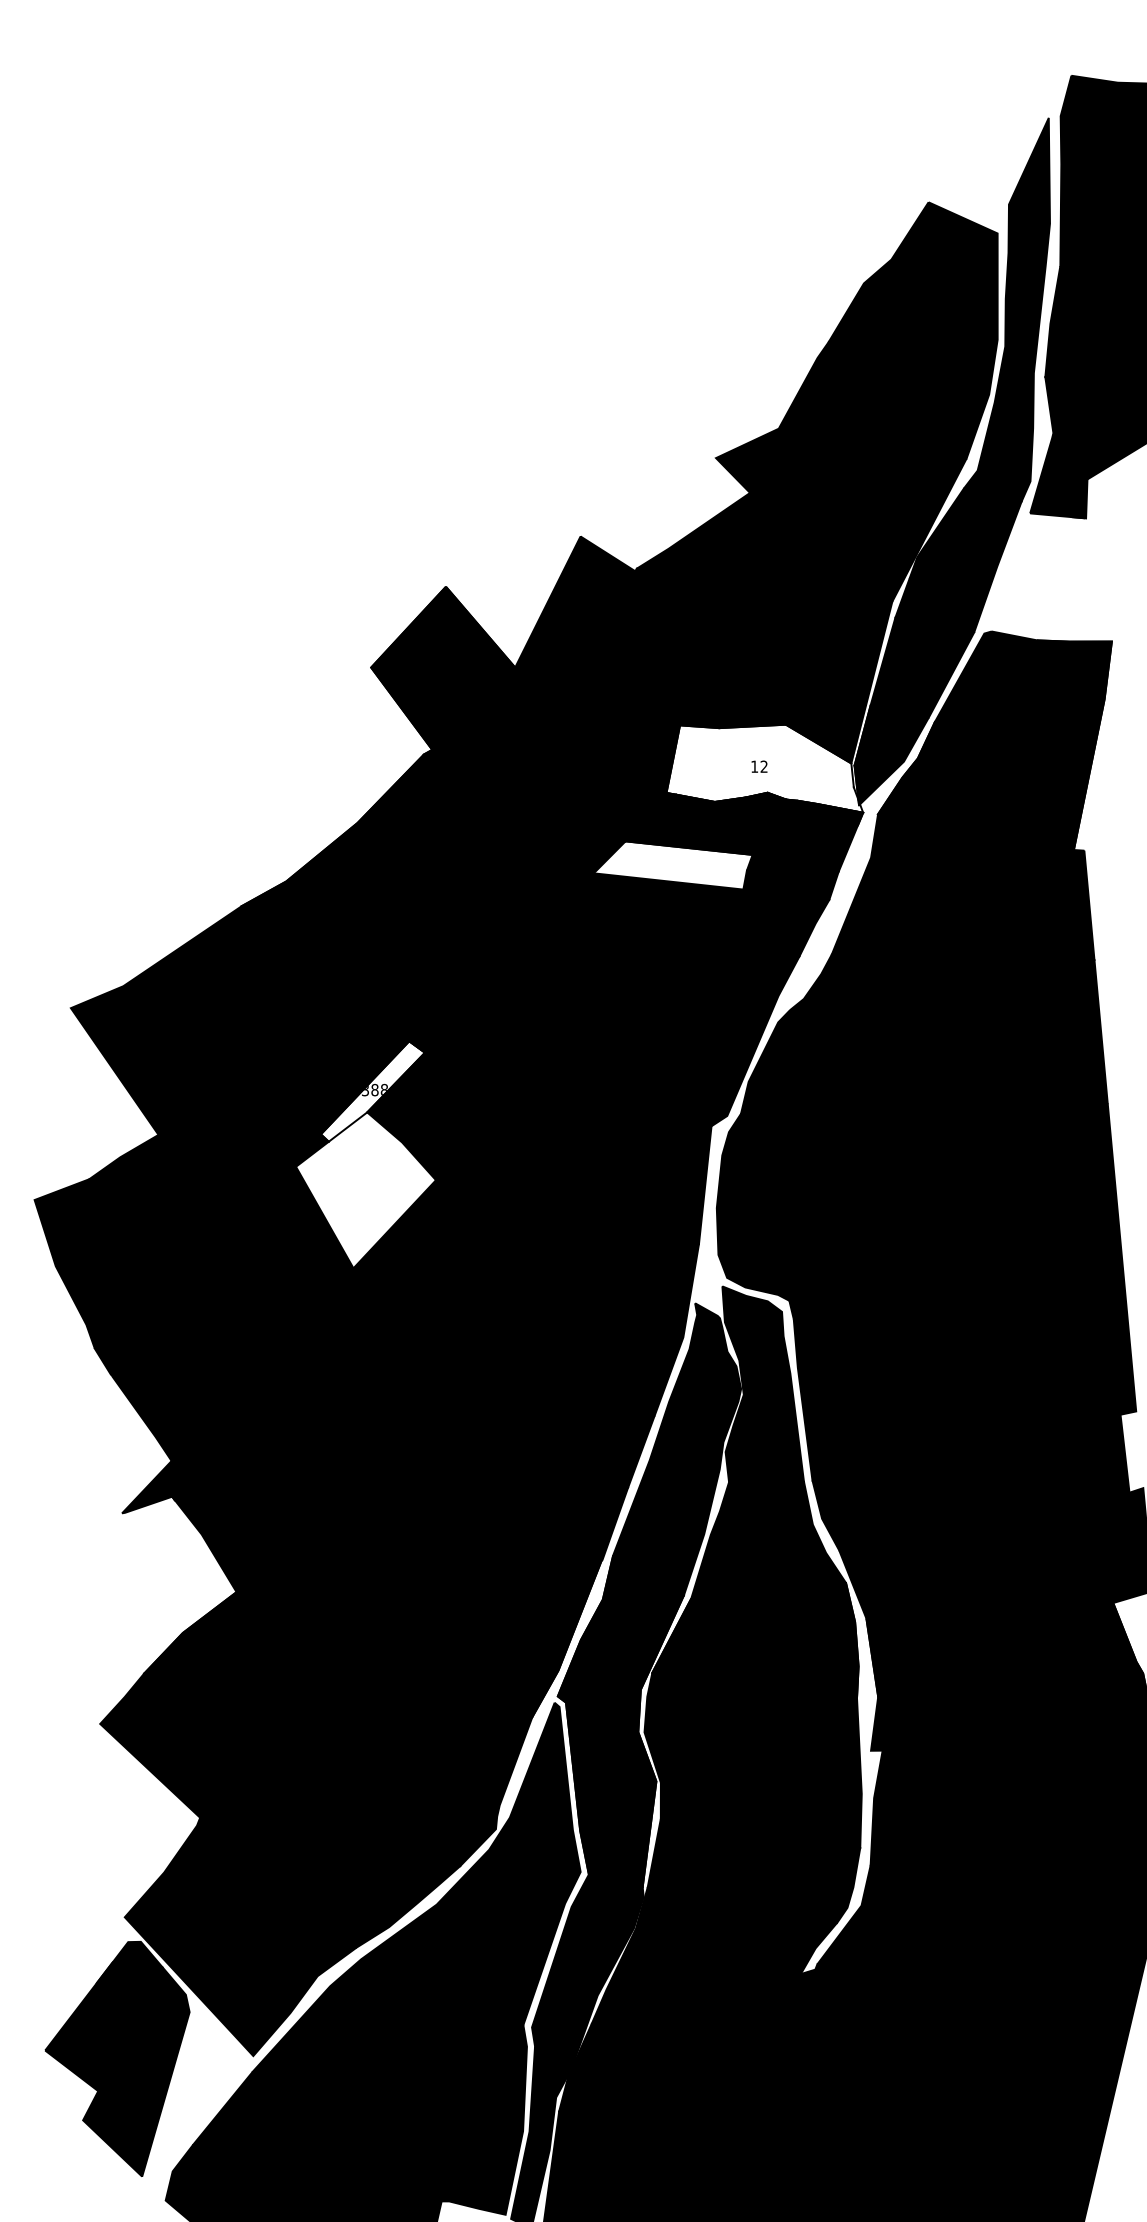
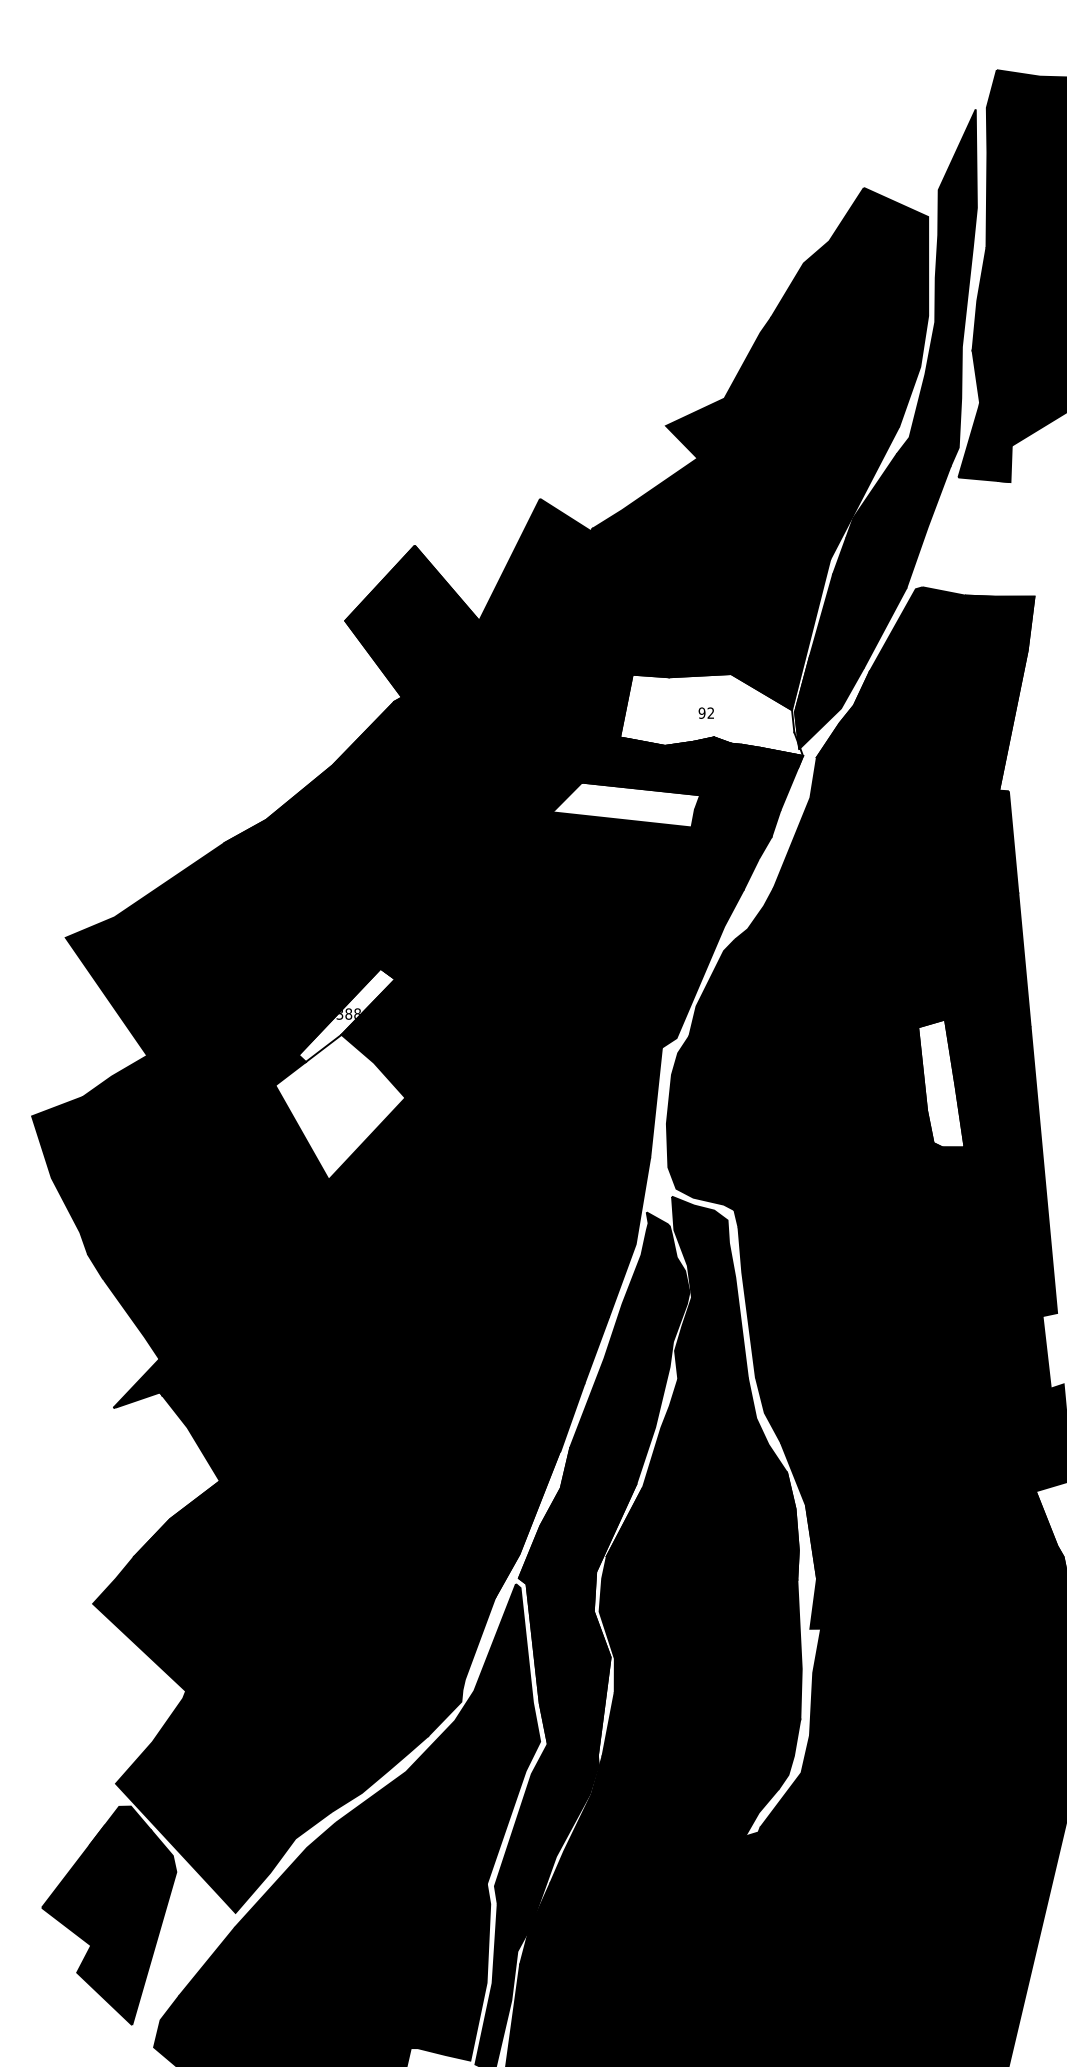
text: (754, 766) -> (701, 712), 12 -> 92
fill: (1011, 1164) -> (941, 1083), removed

